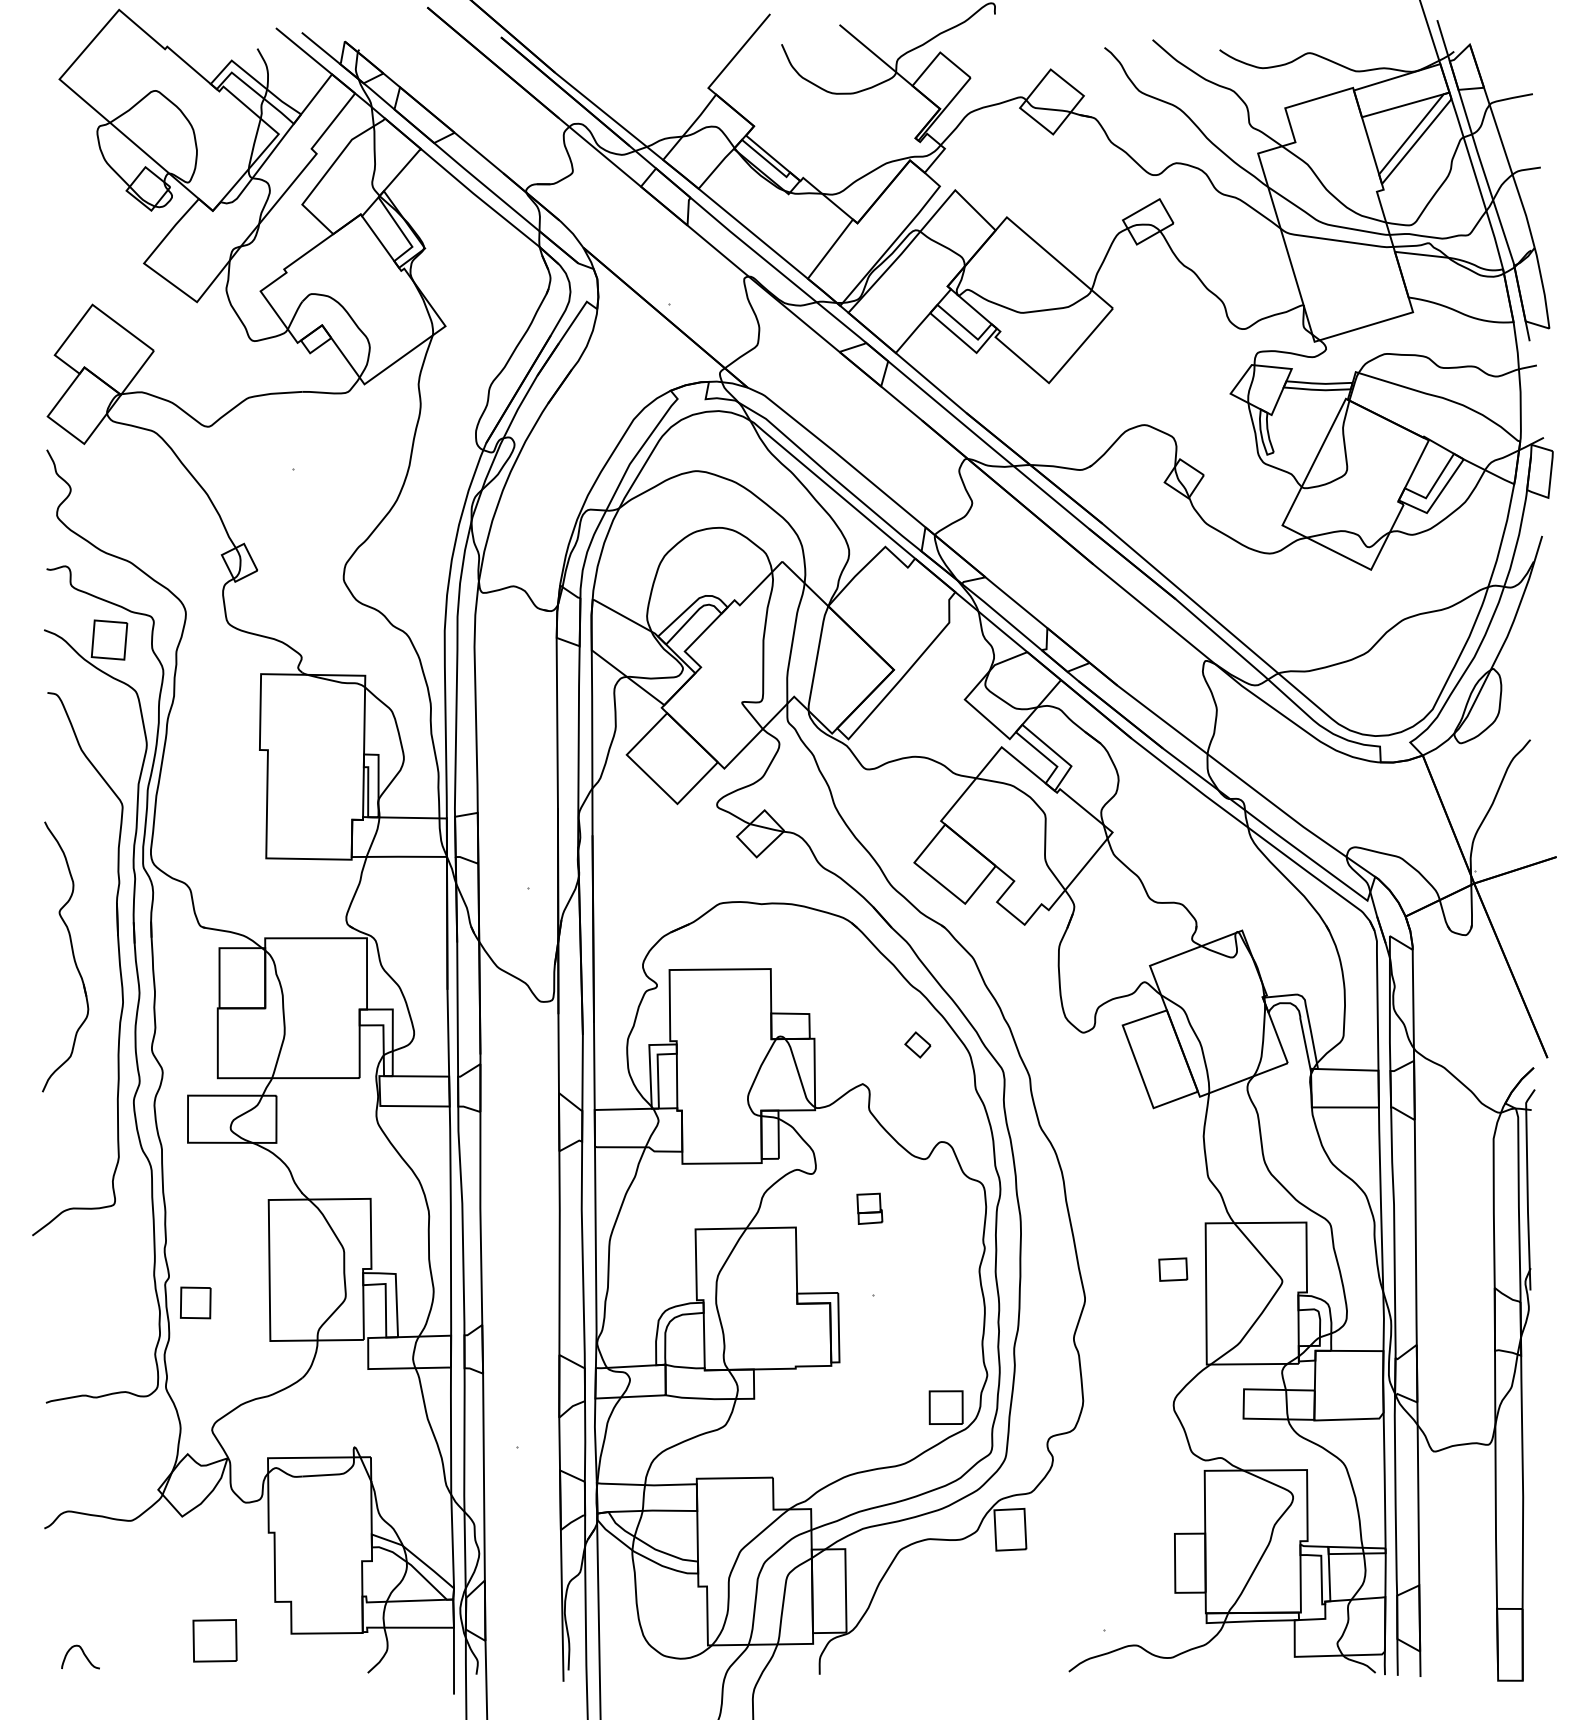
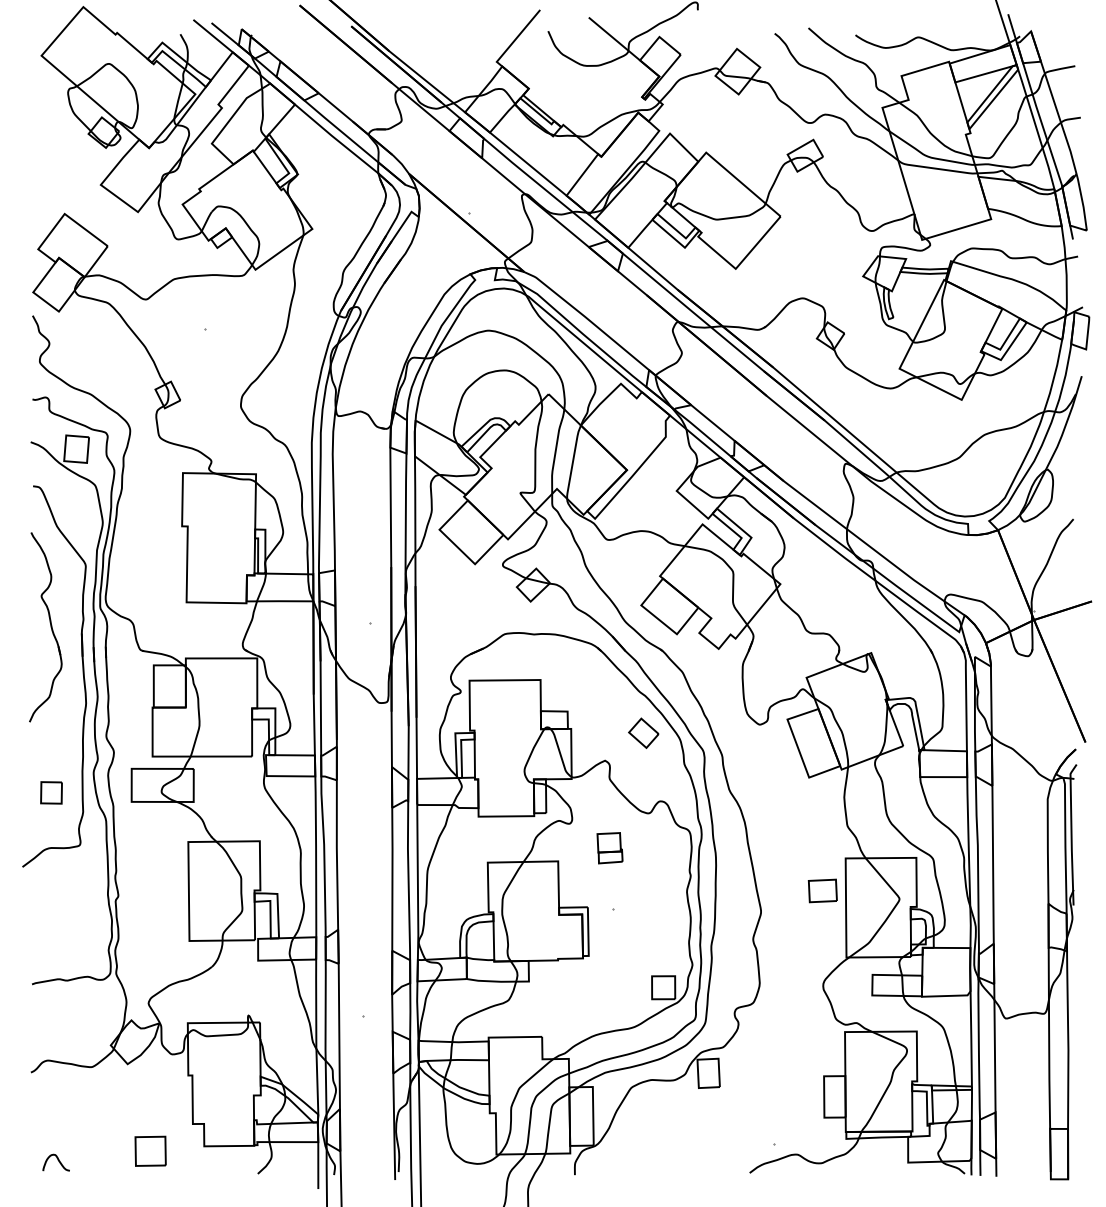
part: (72, 956) -> (50, 627), moved
part: (917, 1044) -> (643, 732), size x1.67
part: (869, 1208) -> (609, 848), size x1.43
part: (1173, 1269) -> (823, 890), size x1.43
part: (195, 1302) -> (51, 792), moved

